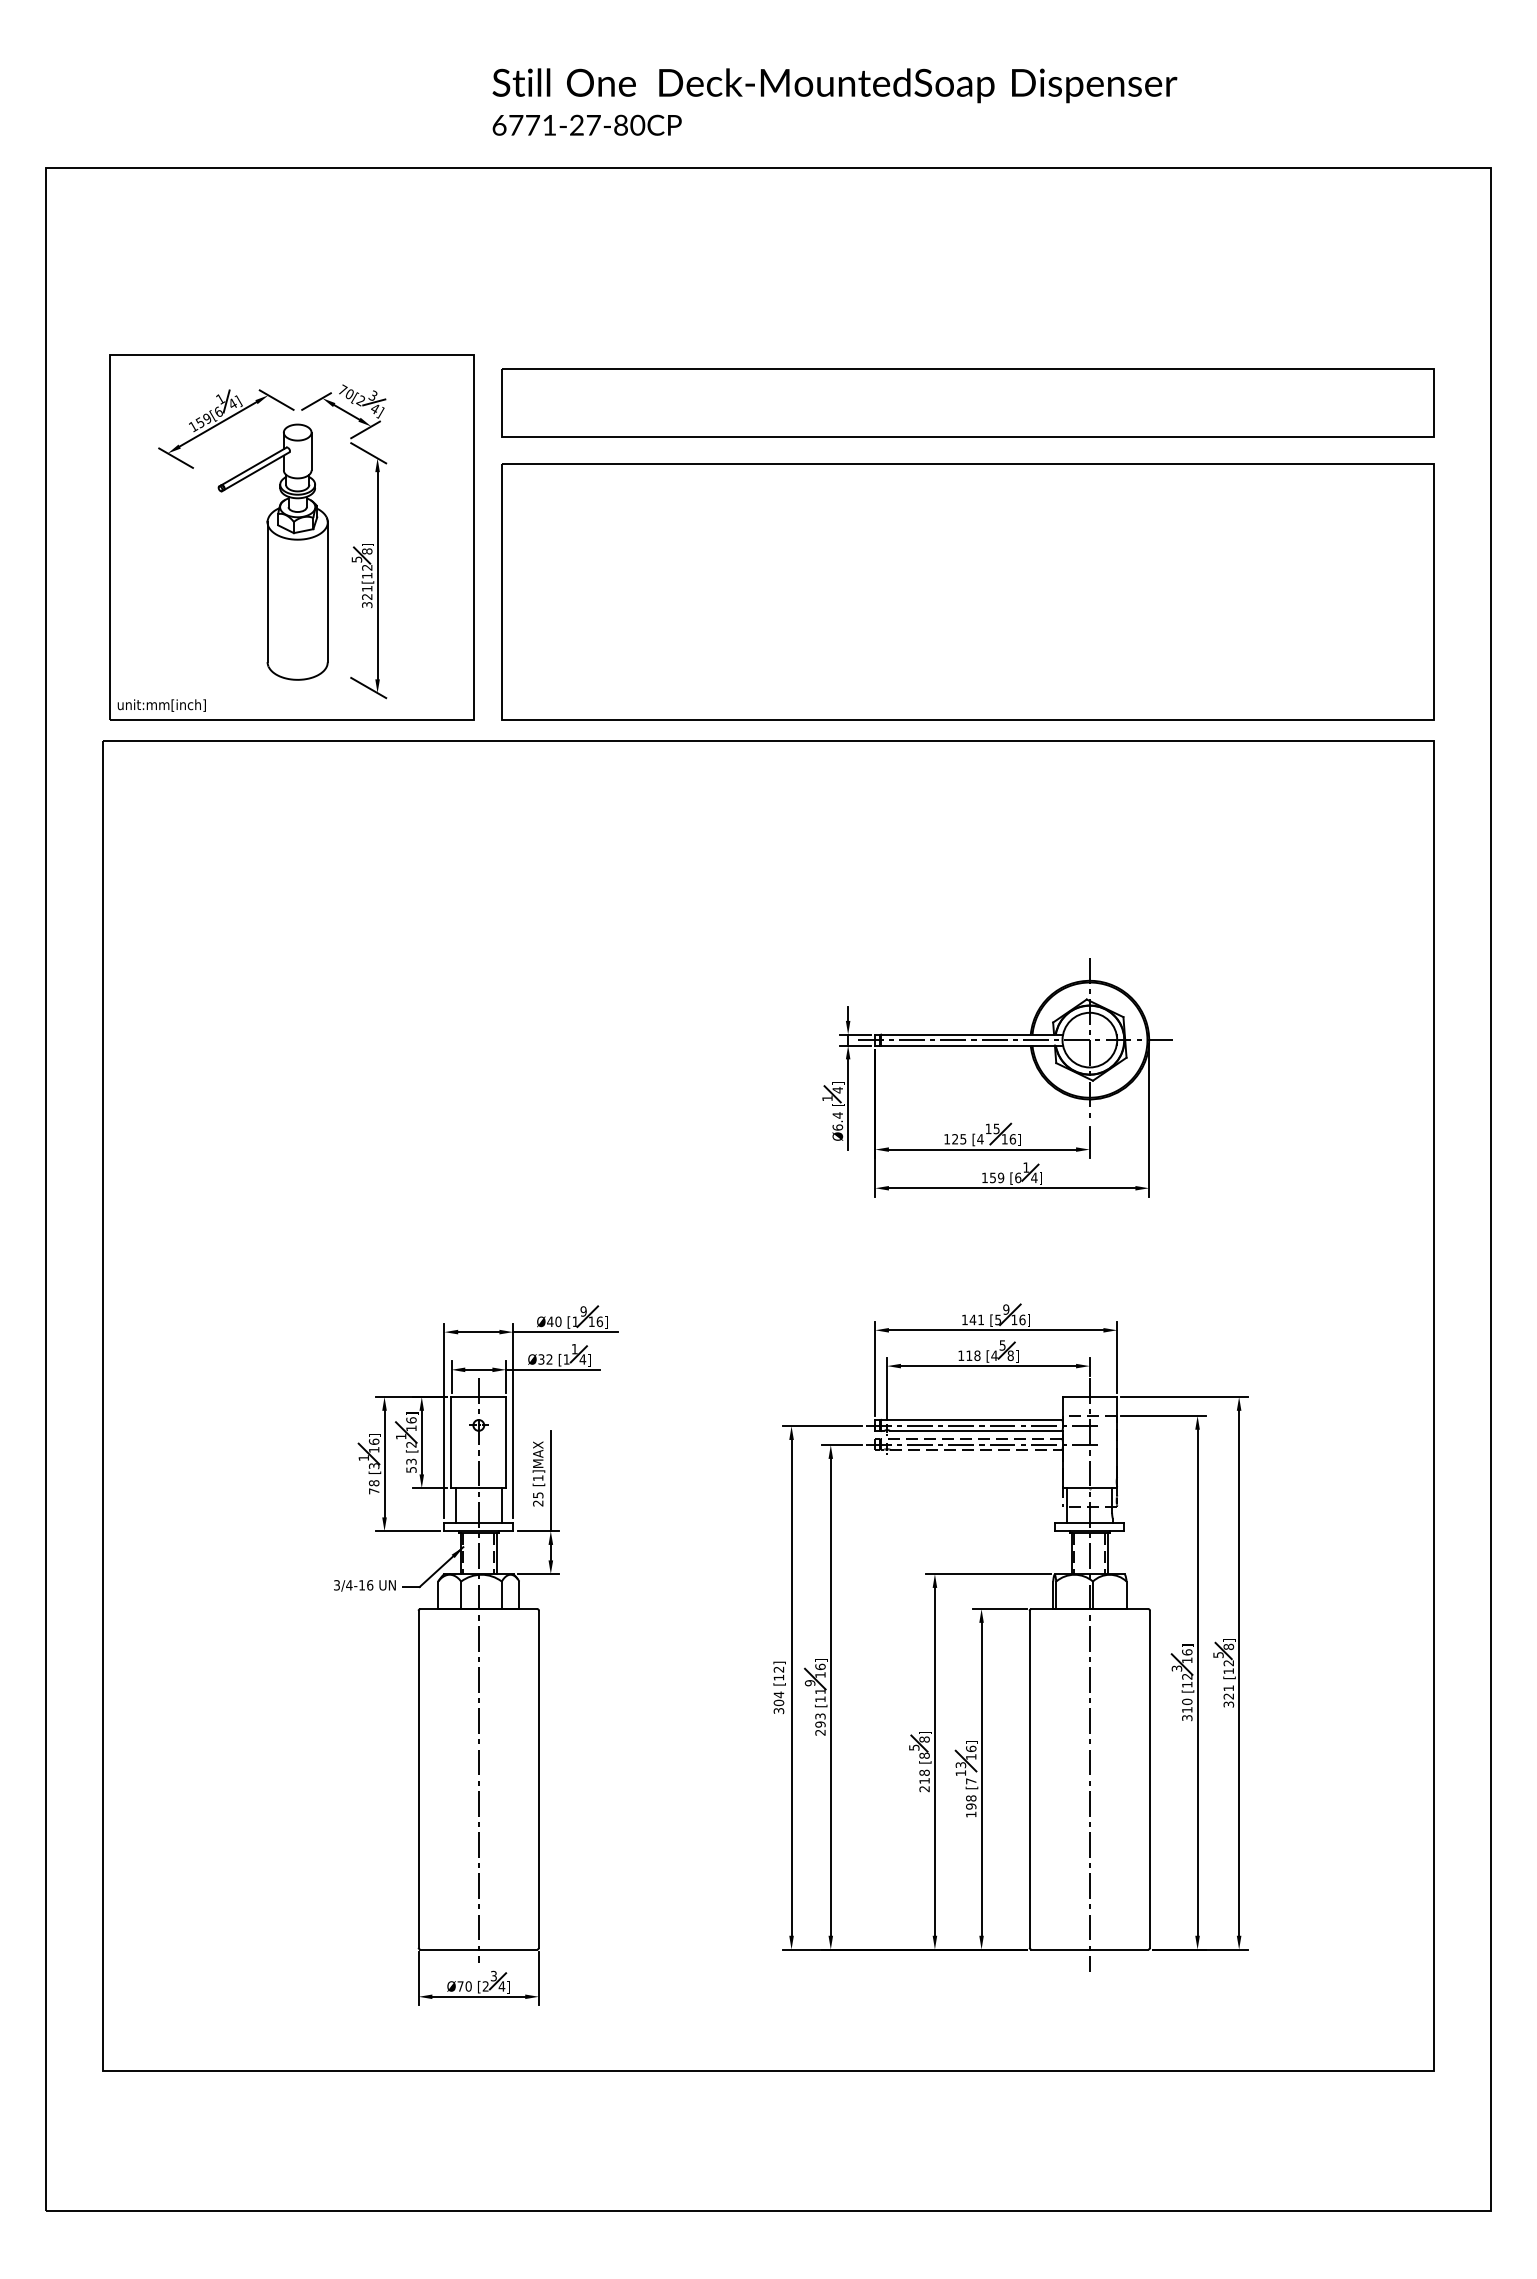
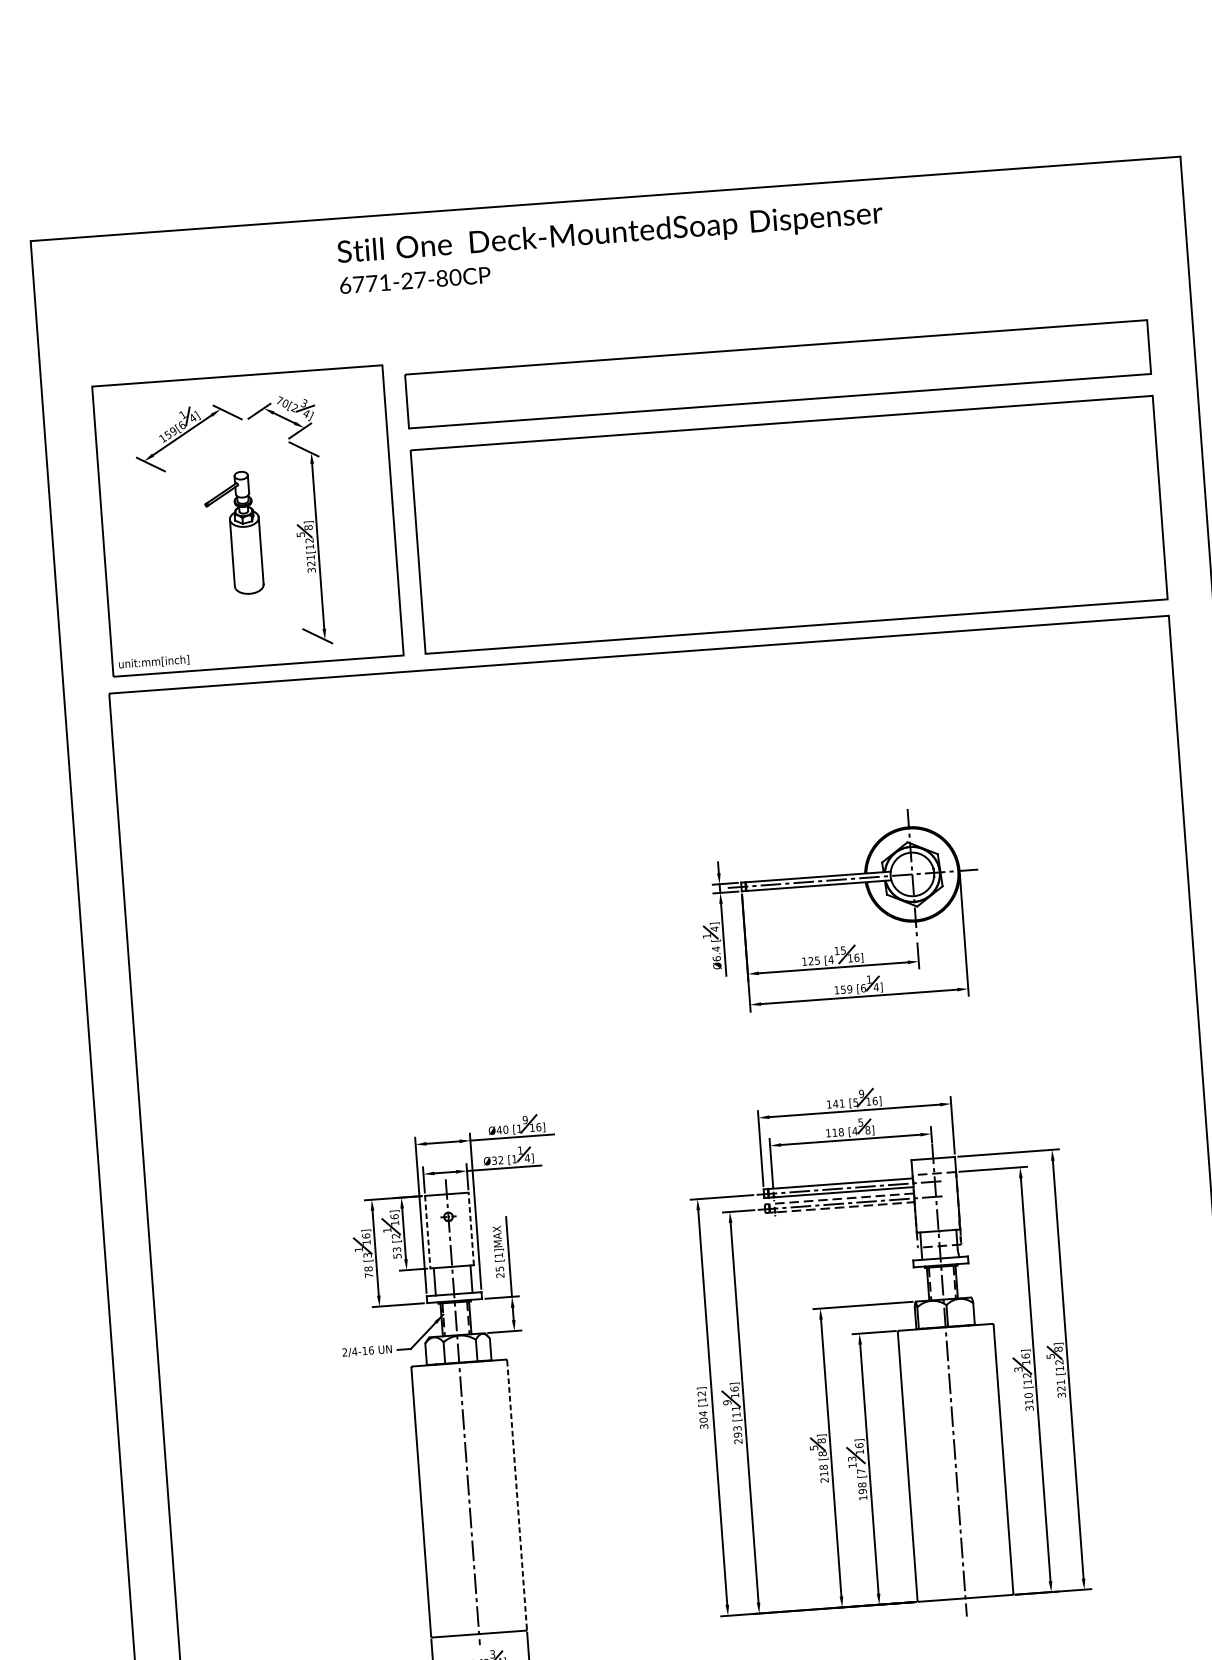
text: (834, 101) -> (610, 246), moved
part: (272, 551) -> (233, 533), size x0.6
line: (451, 1442) -> (427, 1232), solid -> dashed
line: (506, 1442) -> (471, 1228), solid -> dashed
text: (336, 1585) -> (344, 1352), 3/4-16 -> 2/4-16
line: (539, 1779) -> (517, 1495), solid -> dashed

